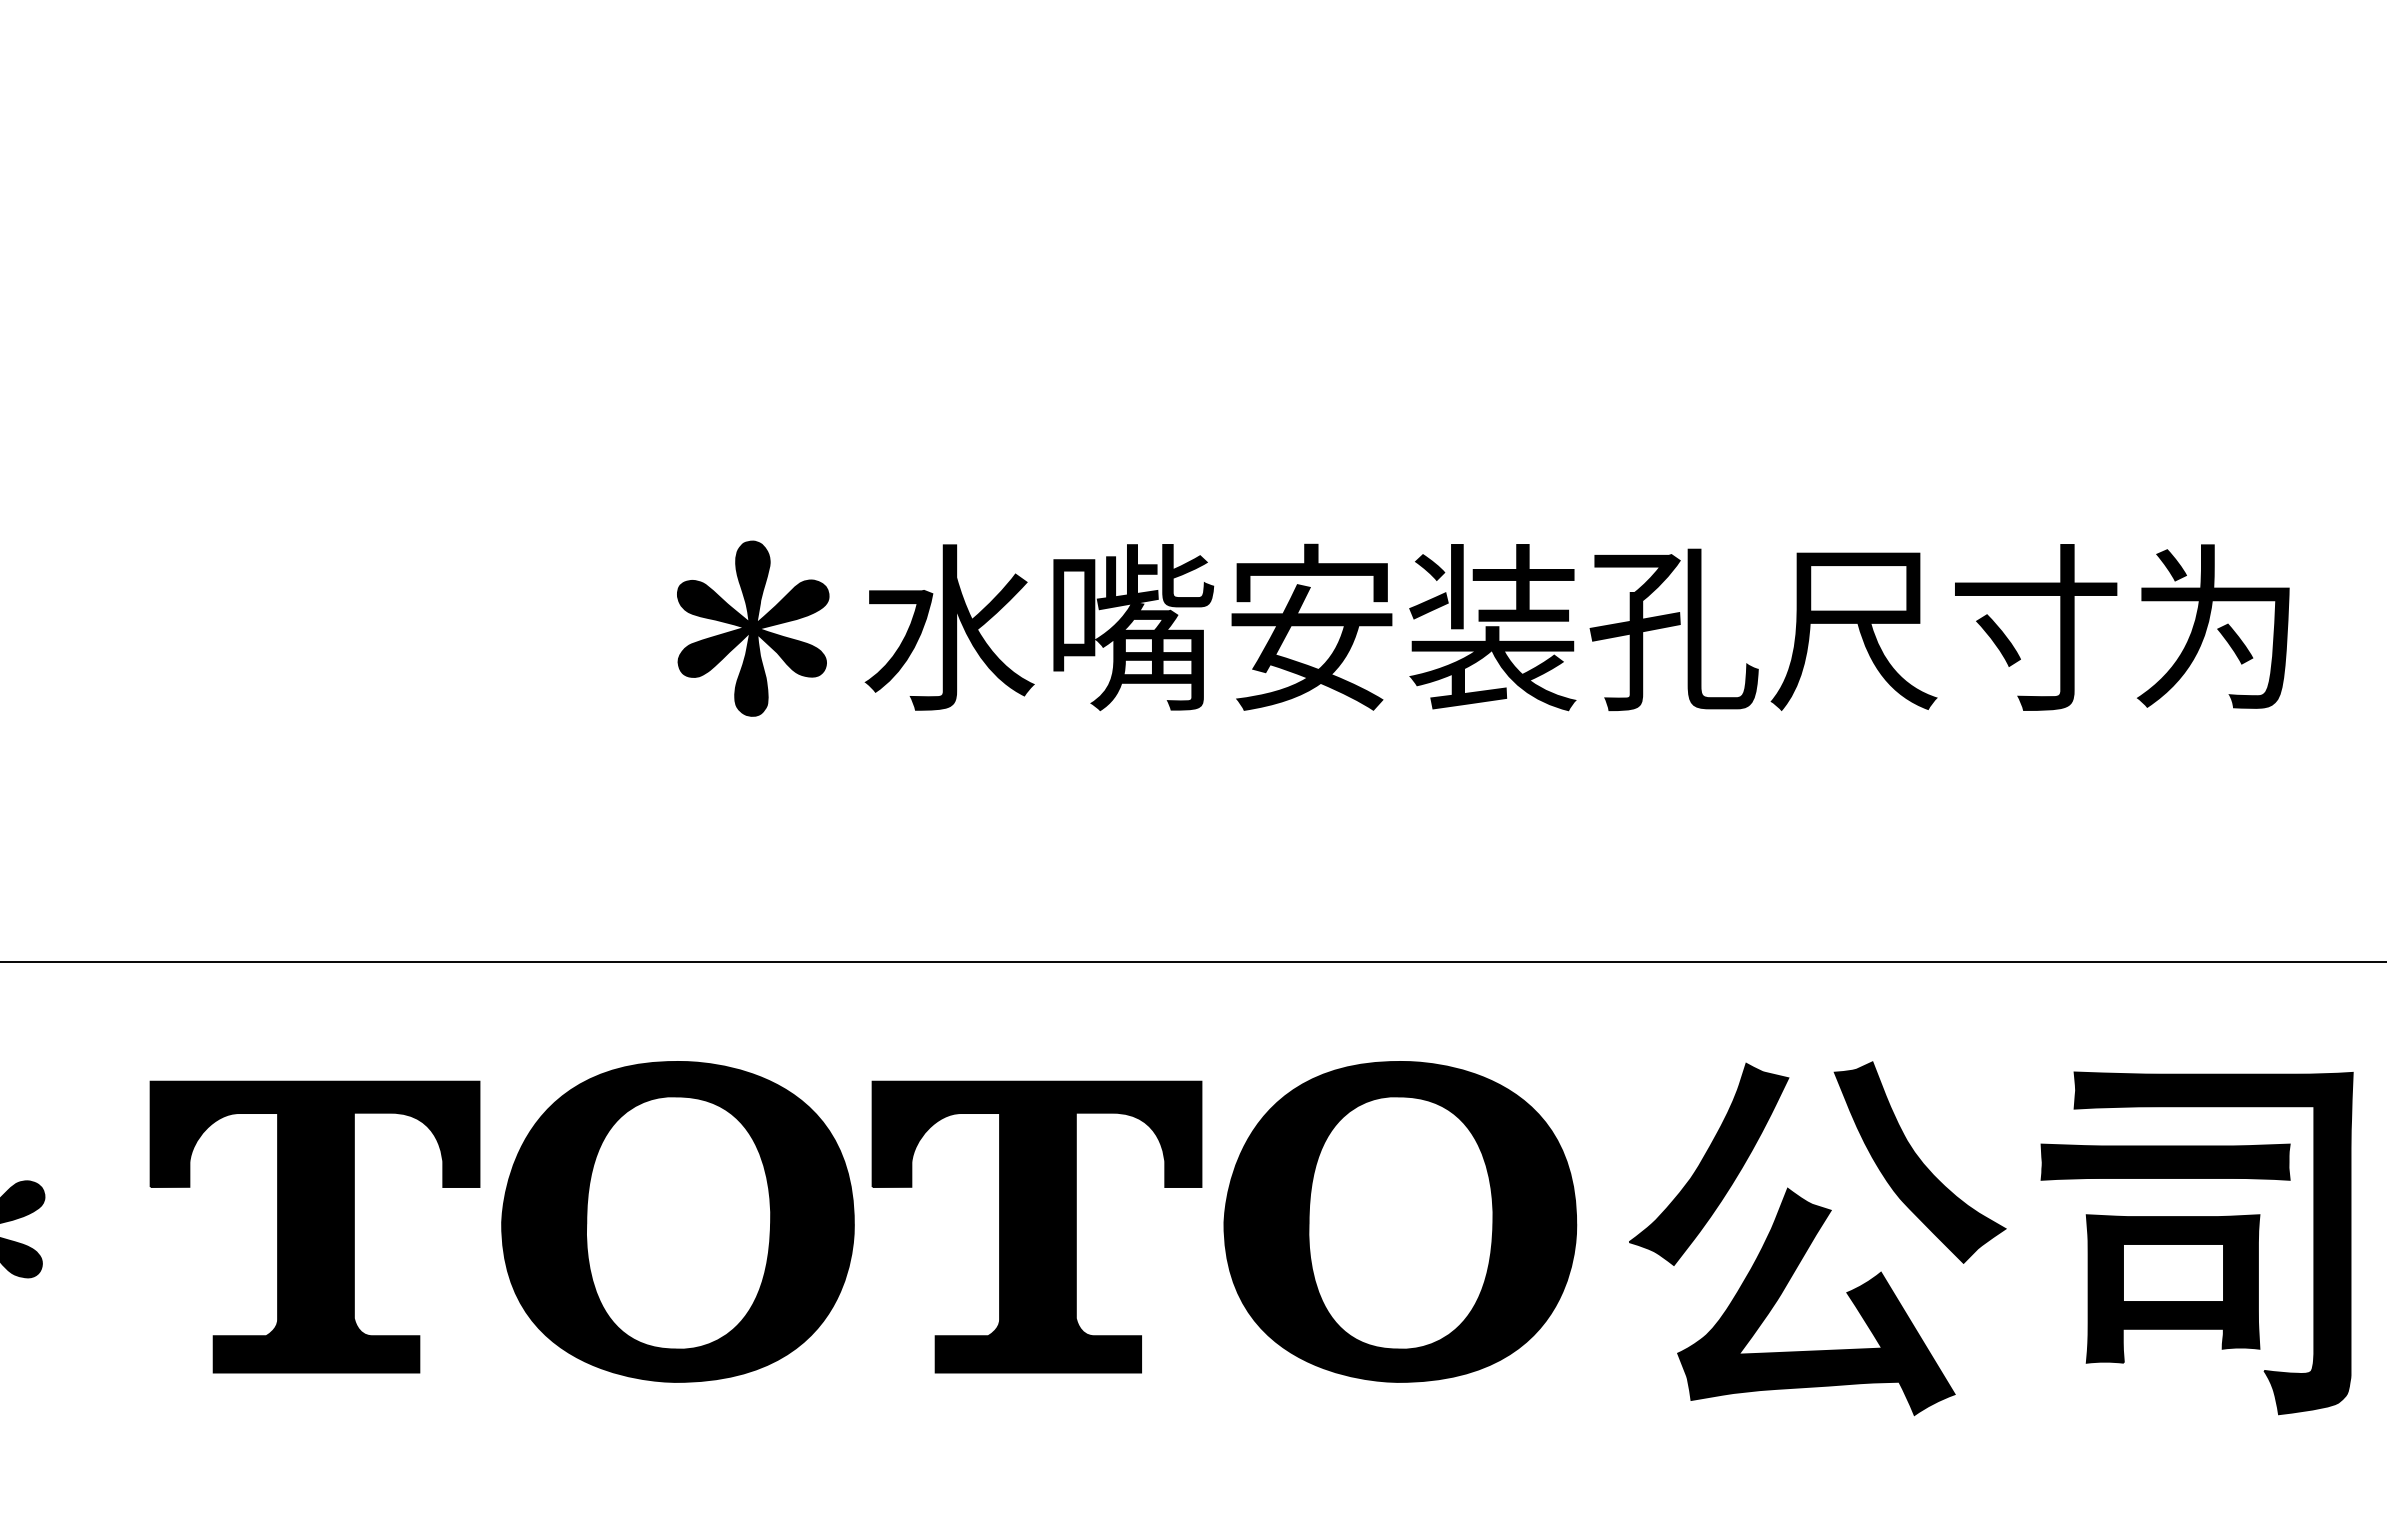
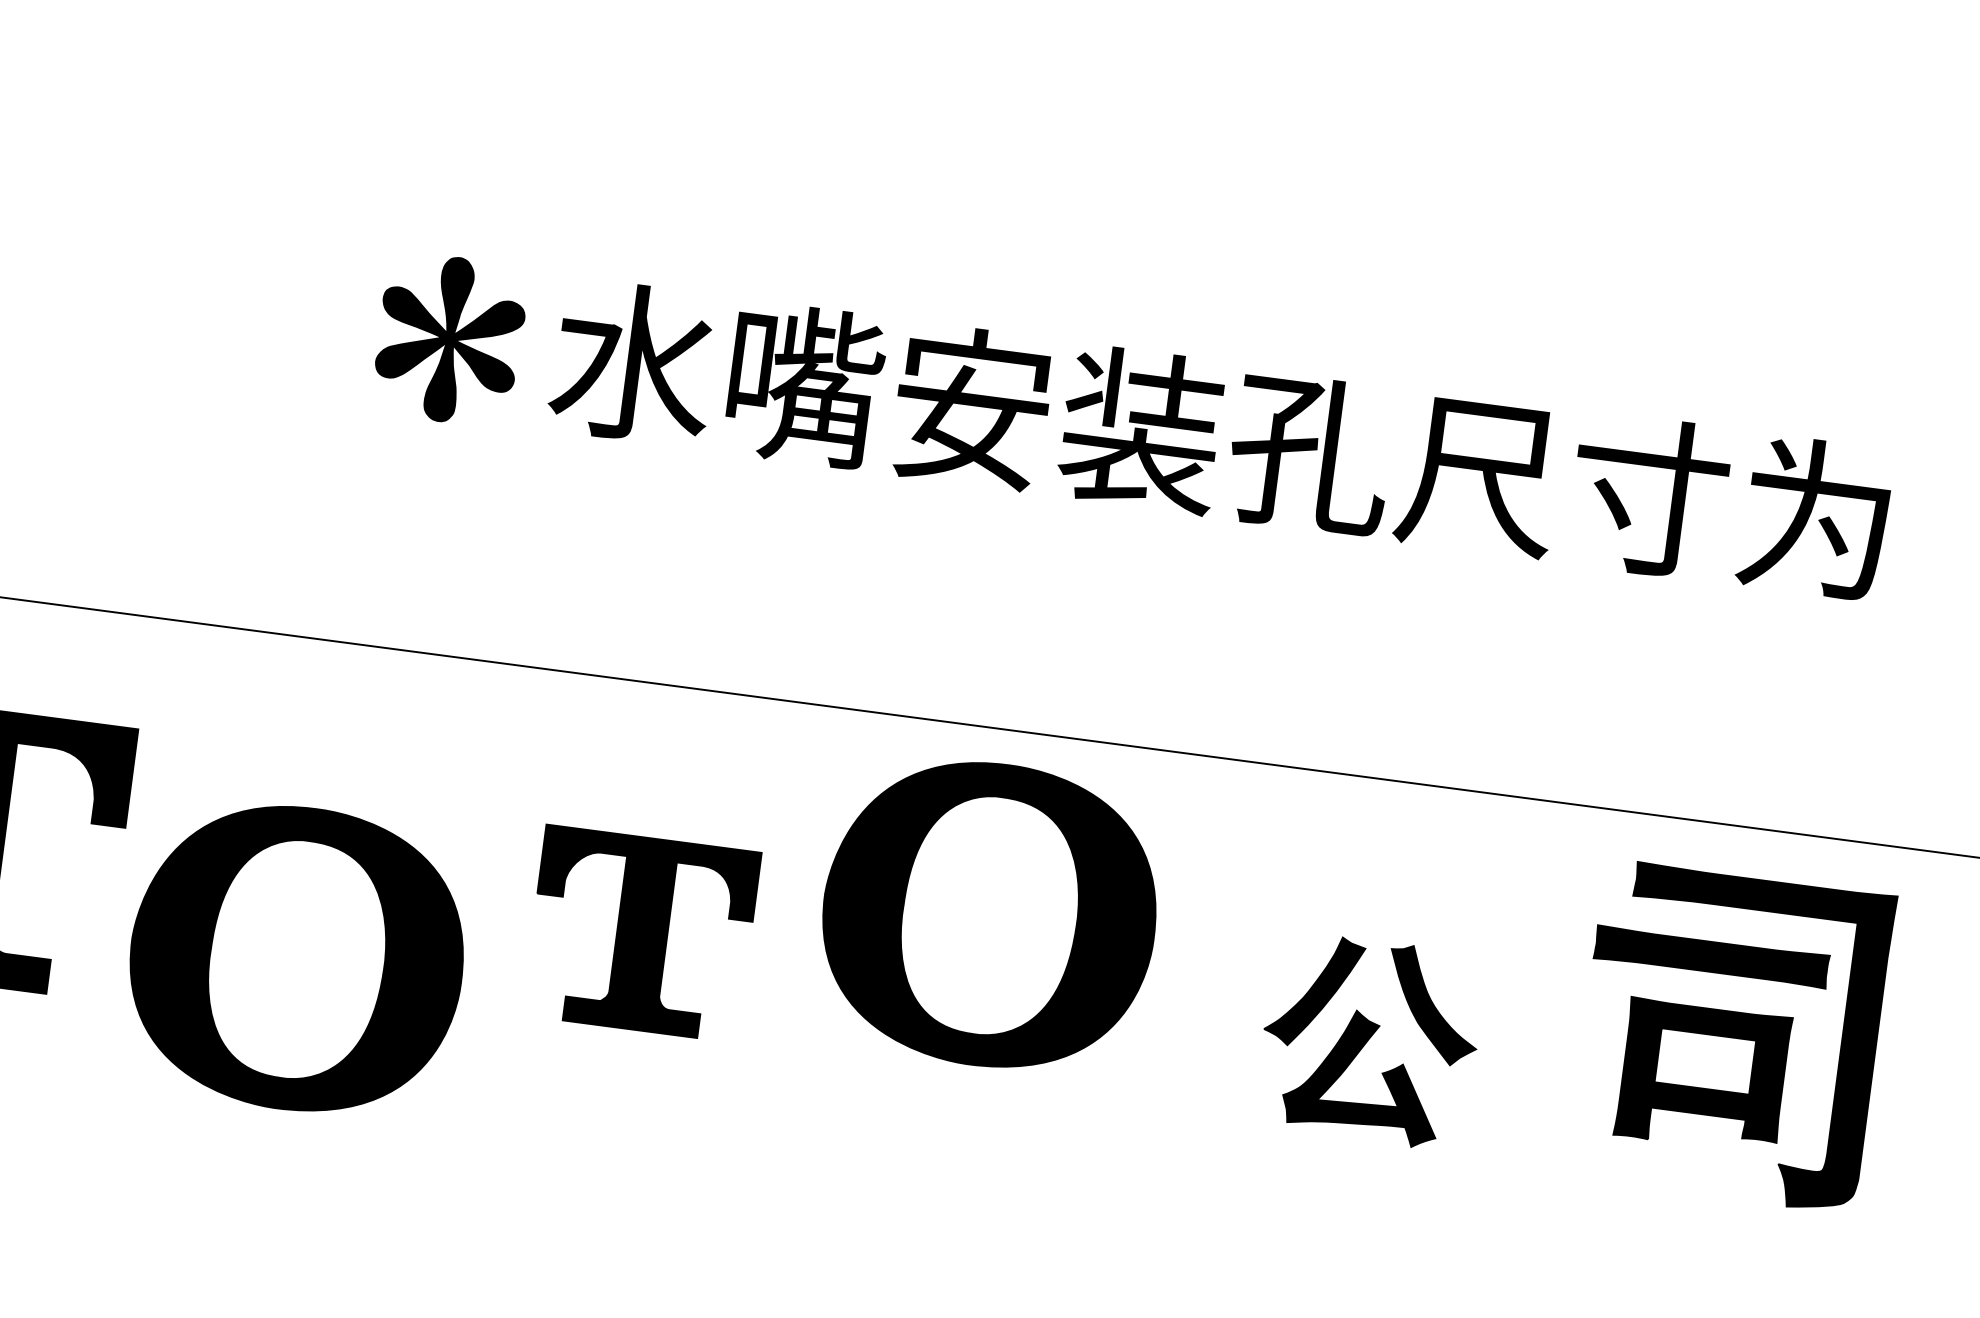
part: (677, 1221) -> (296, 958), moved
part: (1400, 1221) -> (989, 914), moved
part: (1036, 1226) -> (641, 933), size x0.7
part: (1817, 1238) -> (1369, 1040), size x0.6
part: (2196, 1243) -> (1730, 1036), moved

